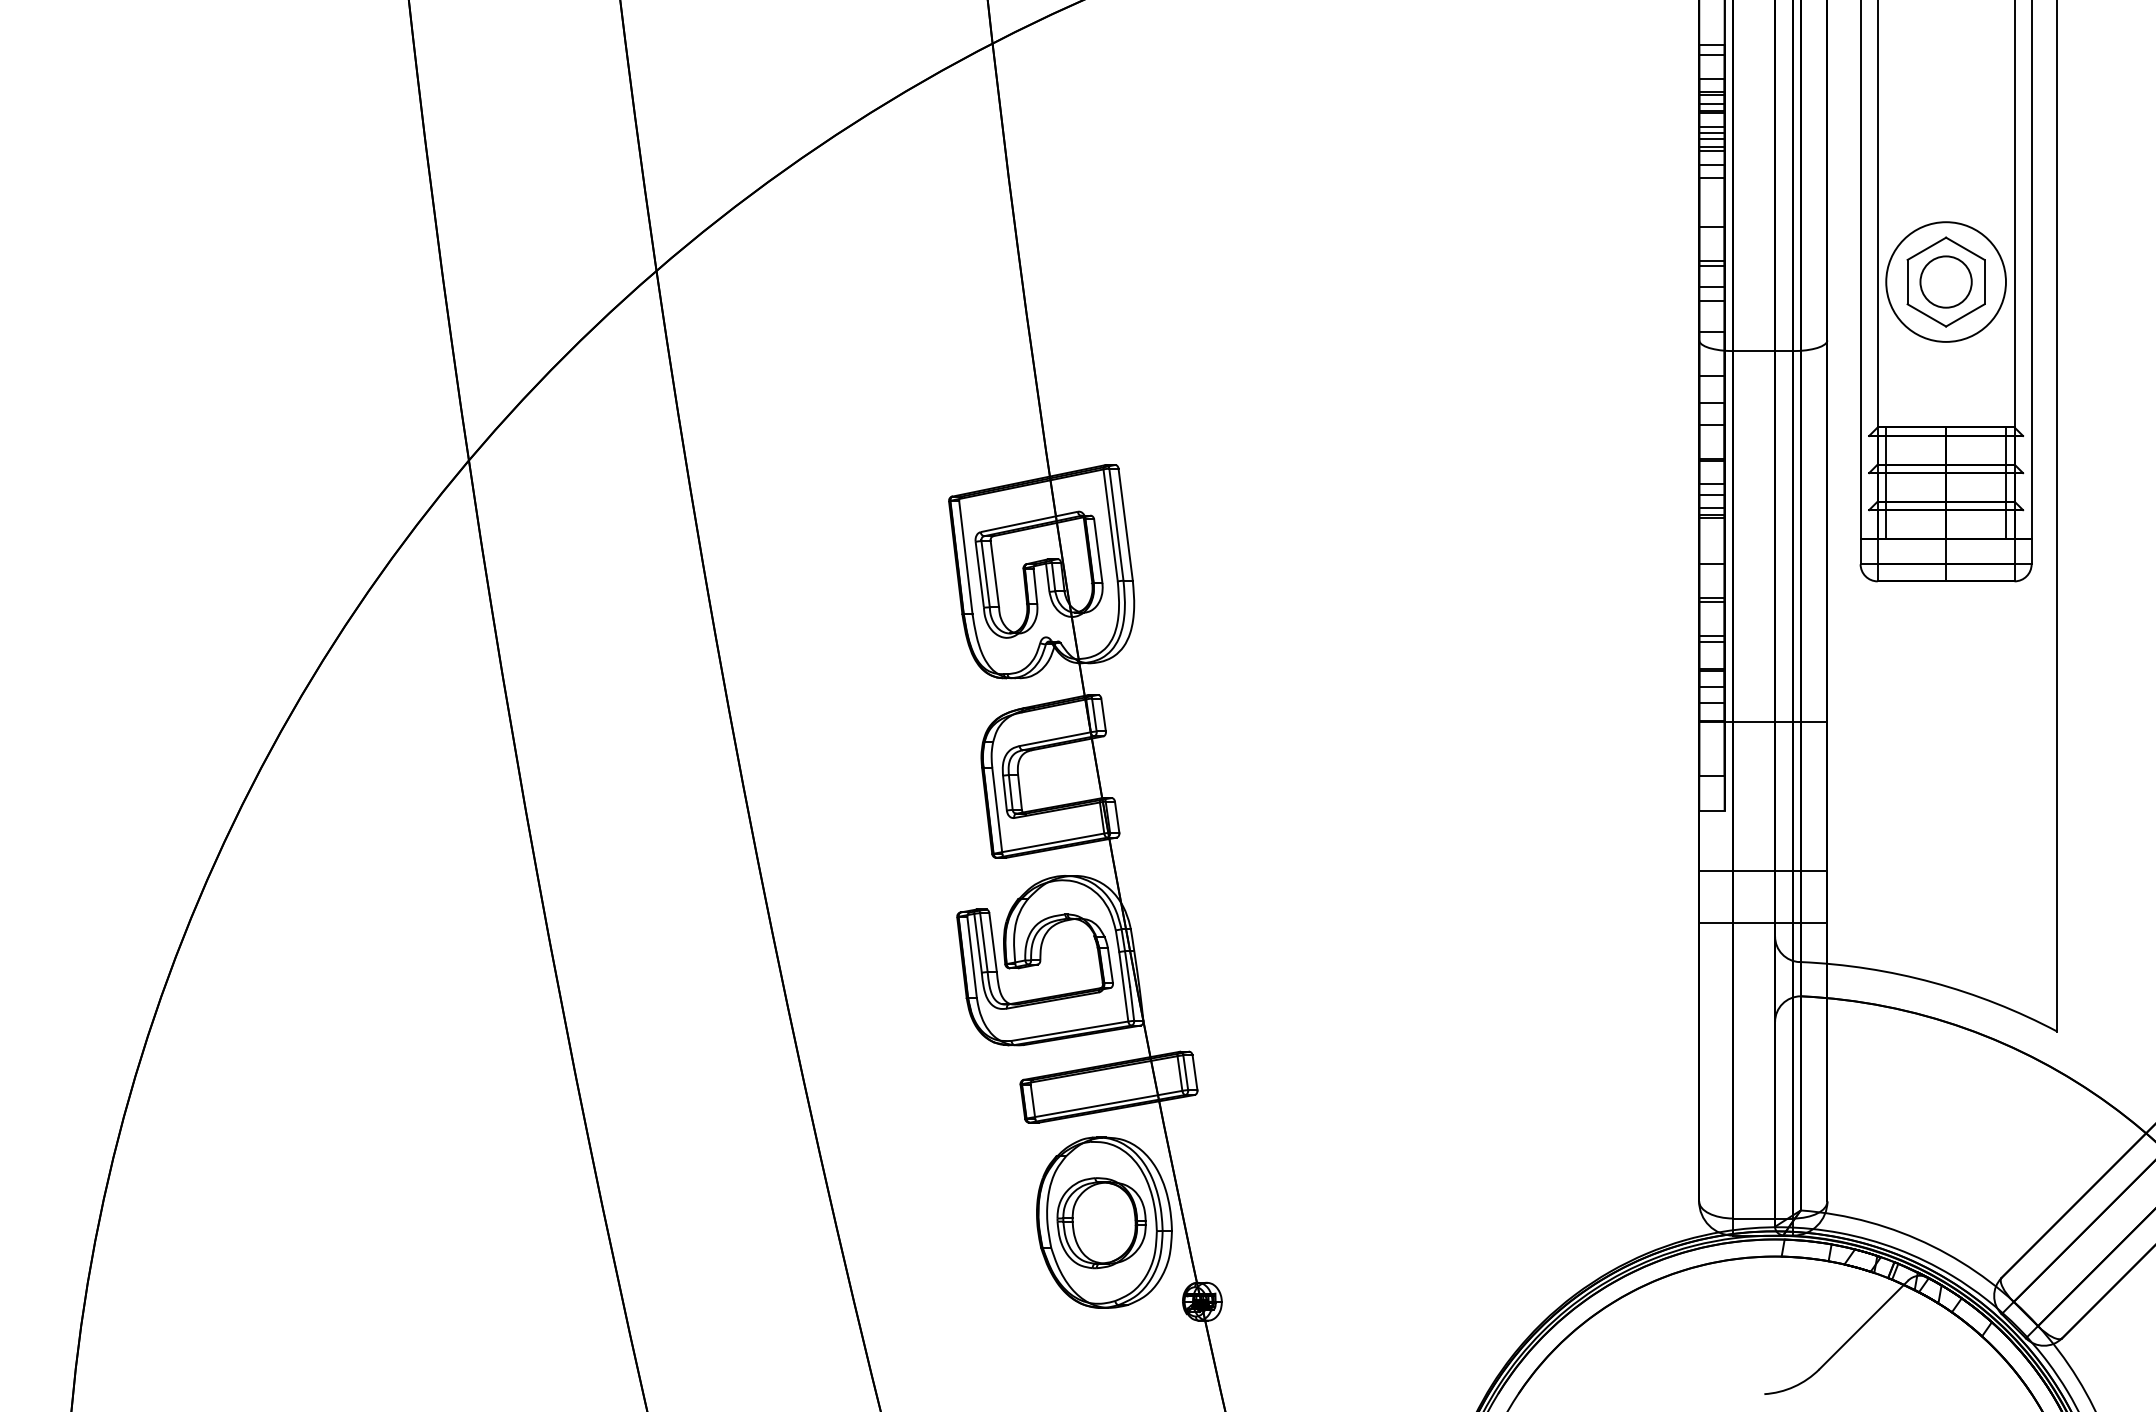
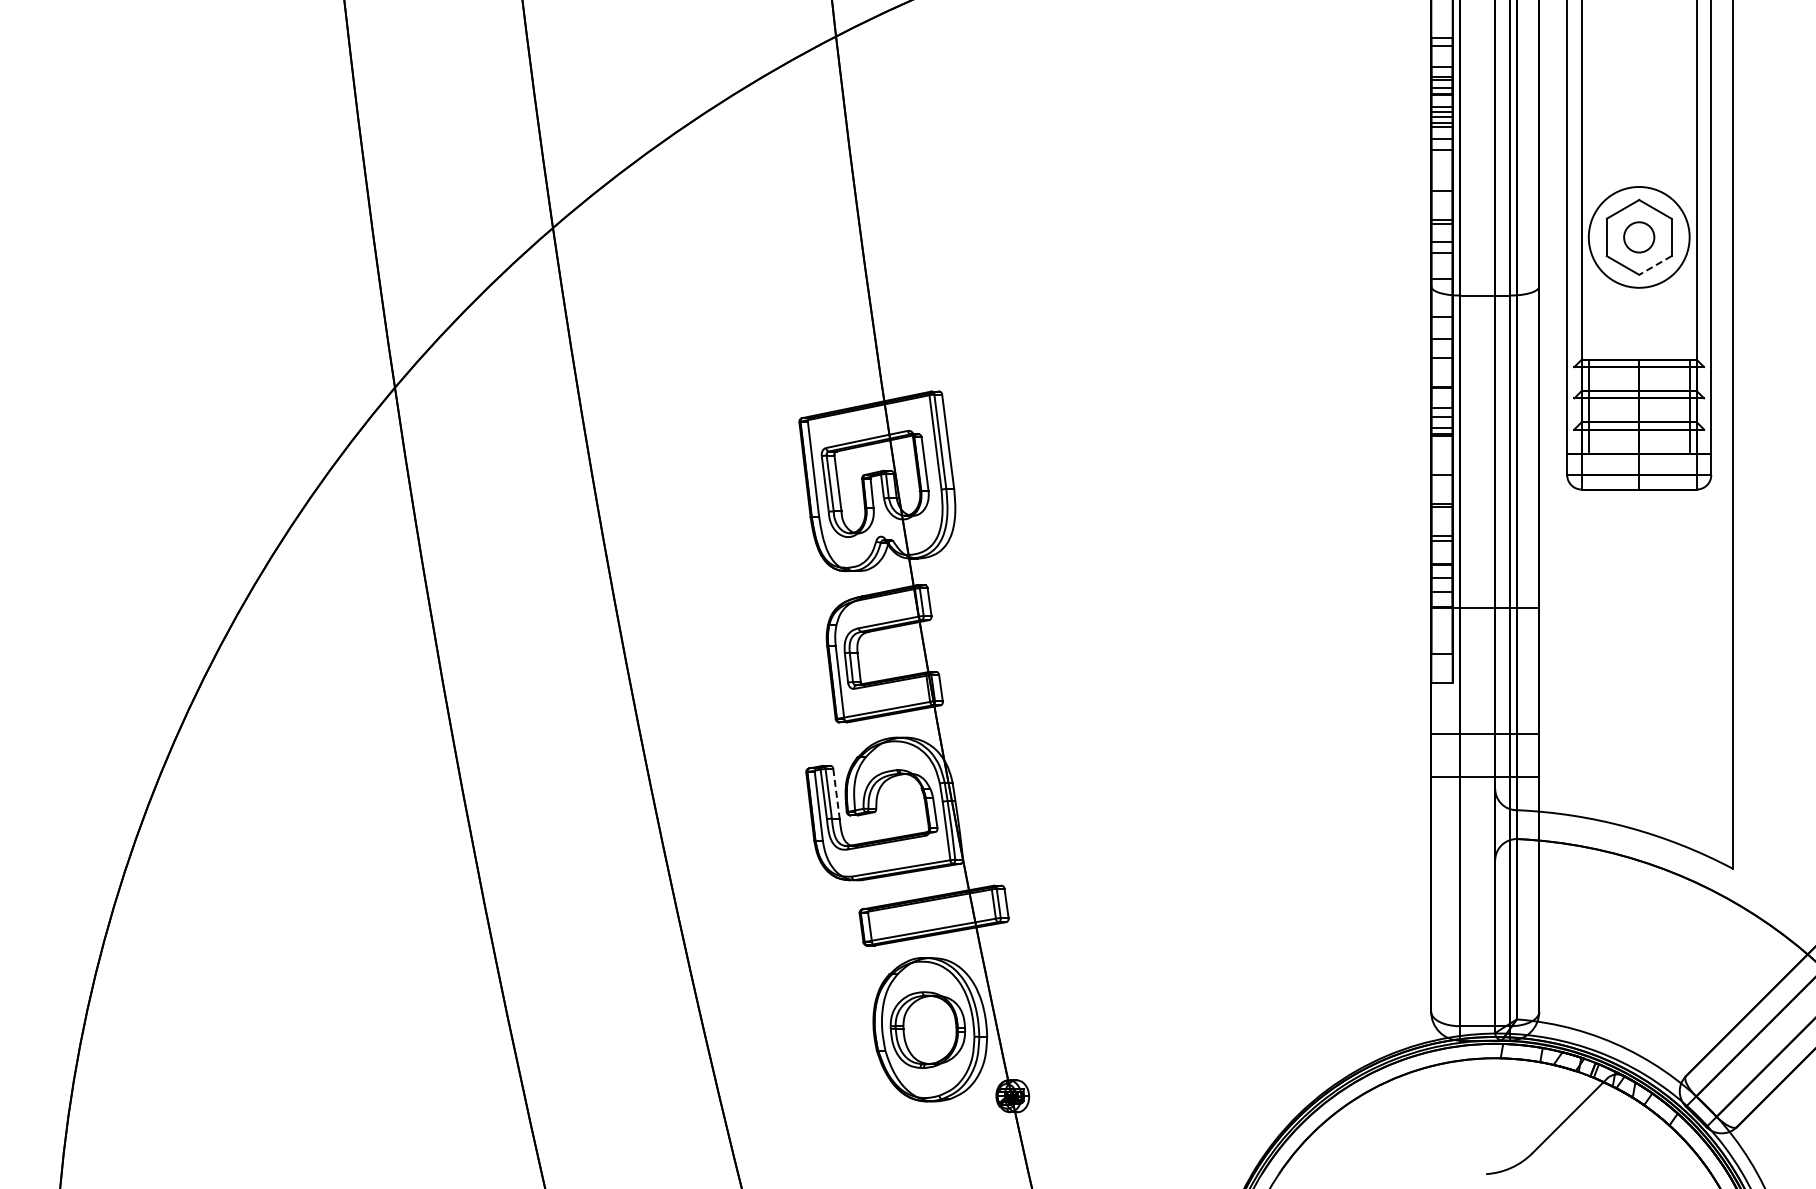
circle: (1945, 282) -> (1638, 237), size x0.7
line: (1965, 315) -> (1655, 265), solid -> dashed
line: (993, 943) -> (836, 794), solid -> dashed

